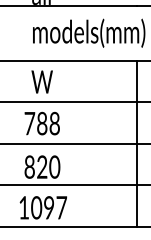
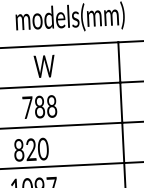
text: (41, 81) -> (43, 66), moved
text: (41, 123) -> (39, 107), moved

